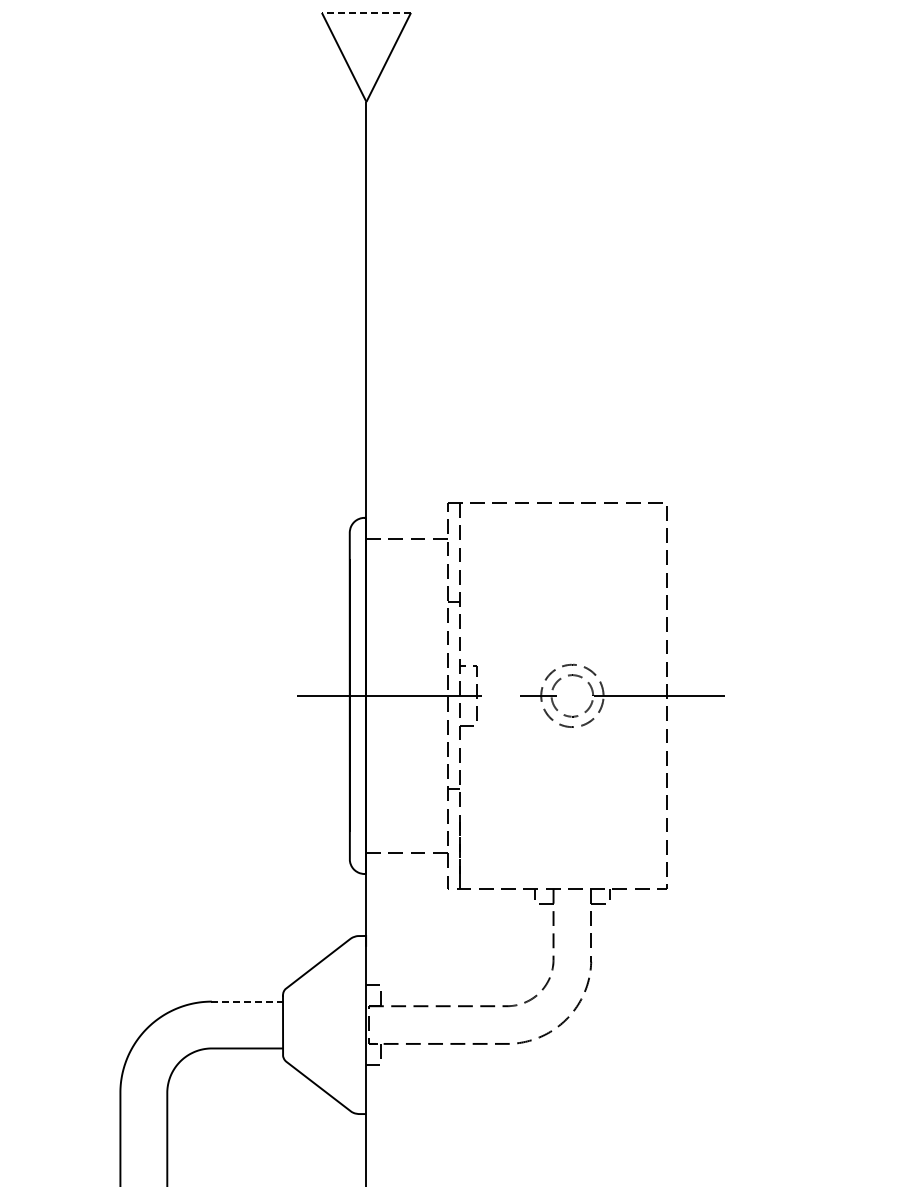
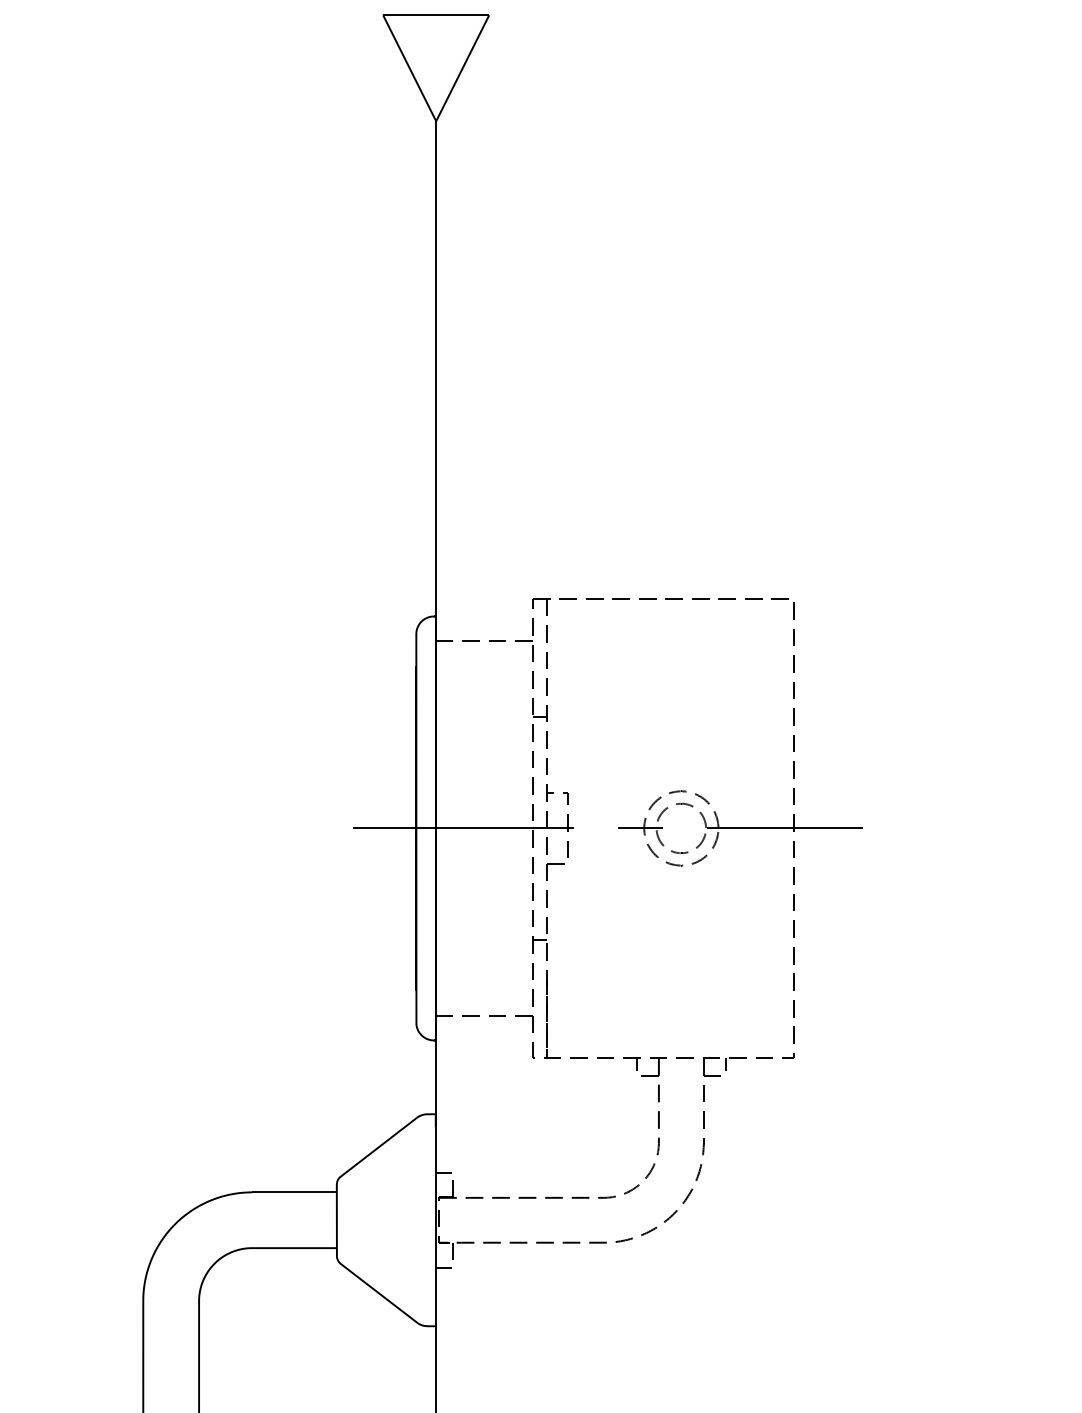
line: (366, 12) -> (436, 14), dashed -> solid
line: (247, 1001) -> (294, 1192), dashed -> solid

